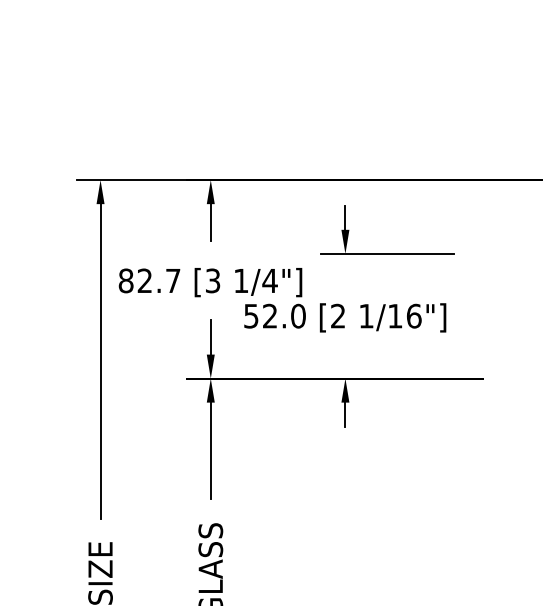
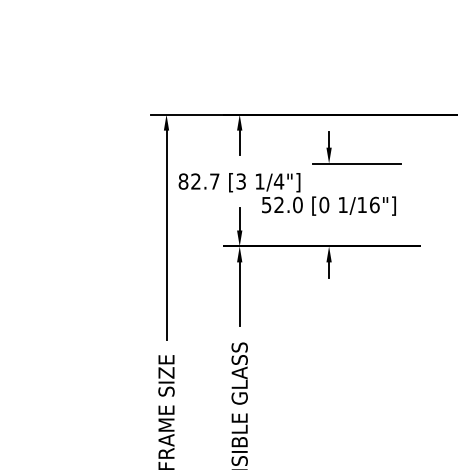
text: (338, 316) -> (324, 205), [2 -> [0

